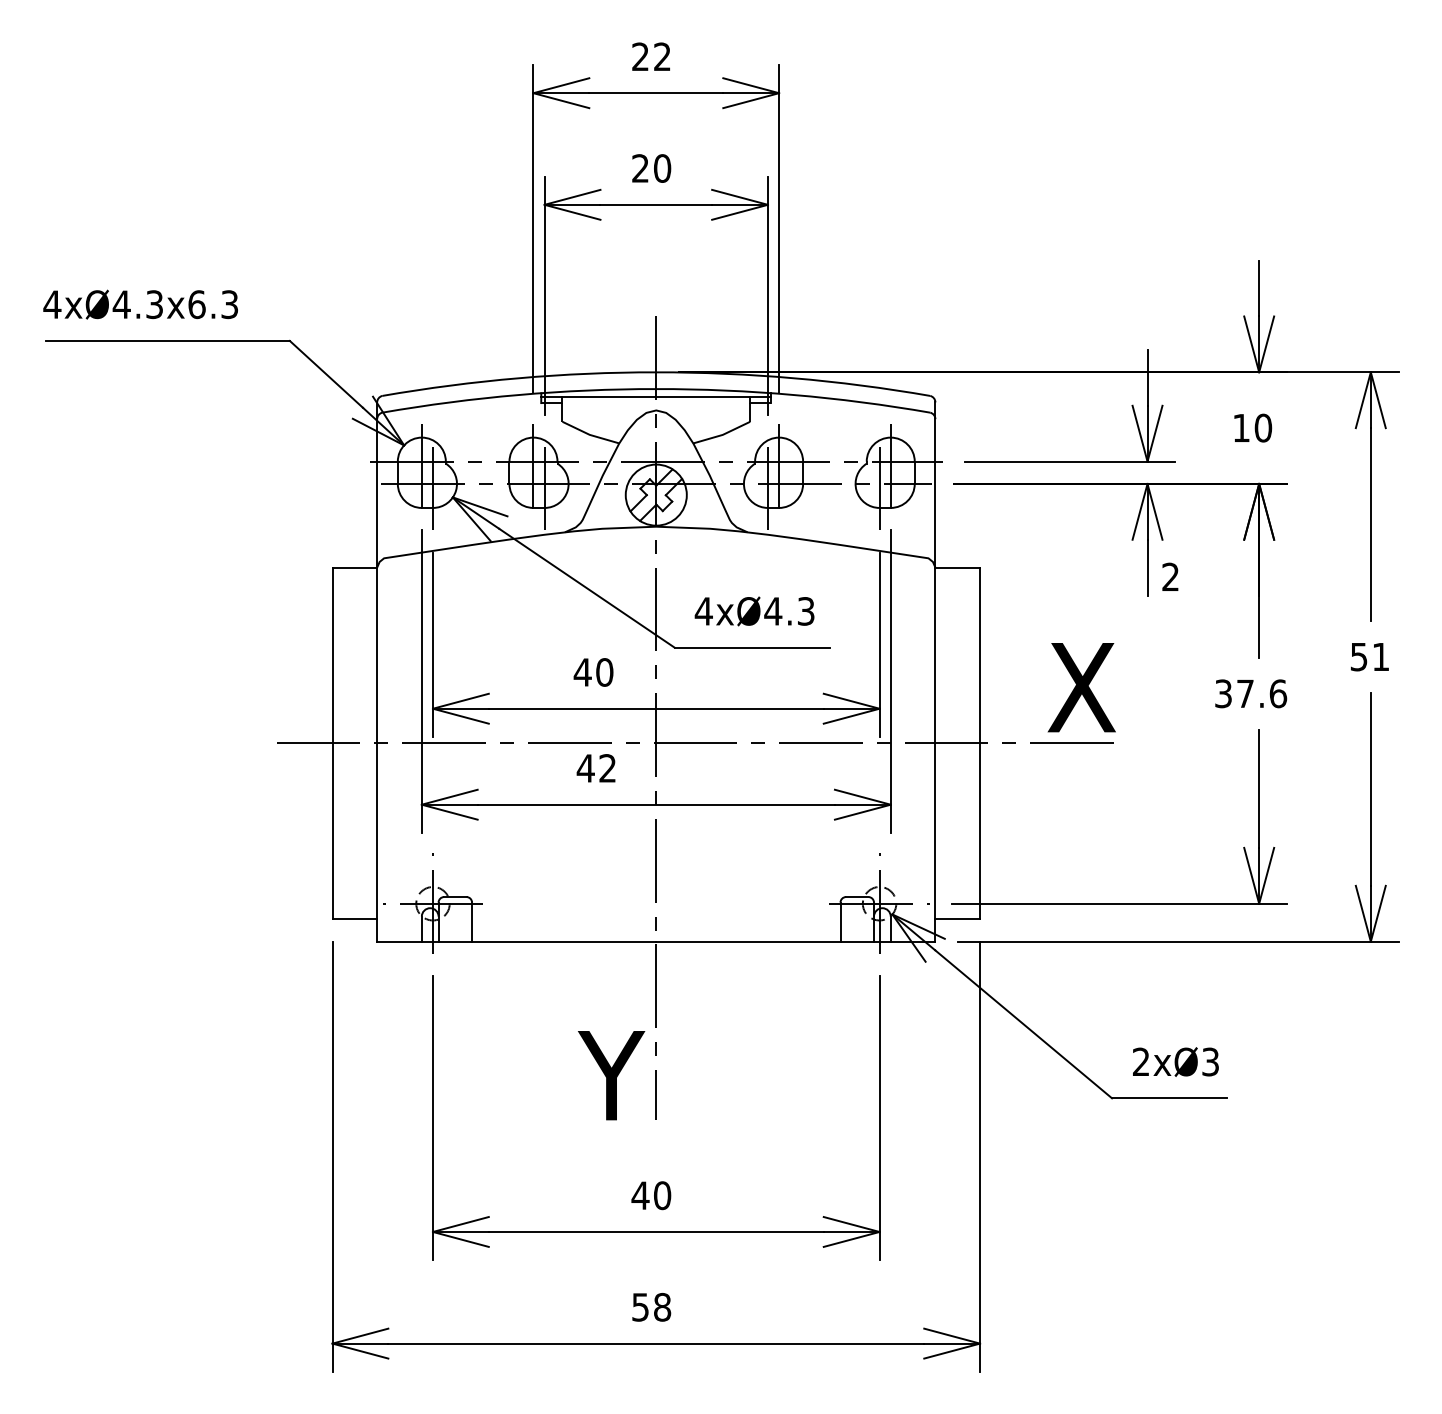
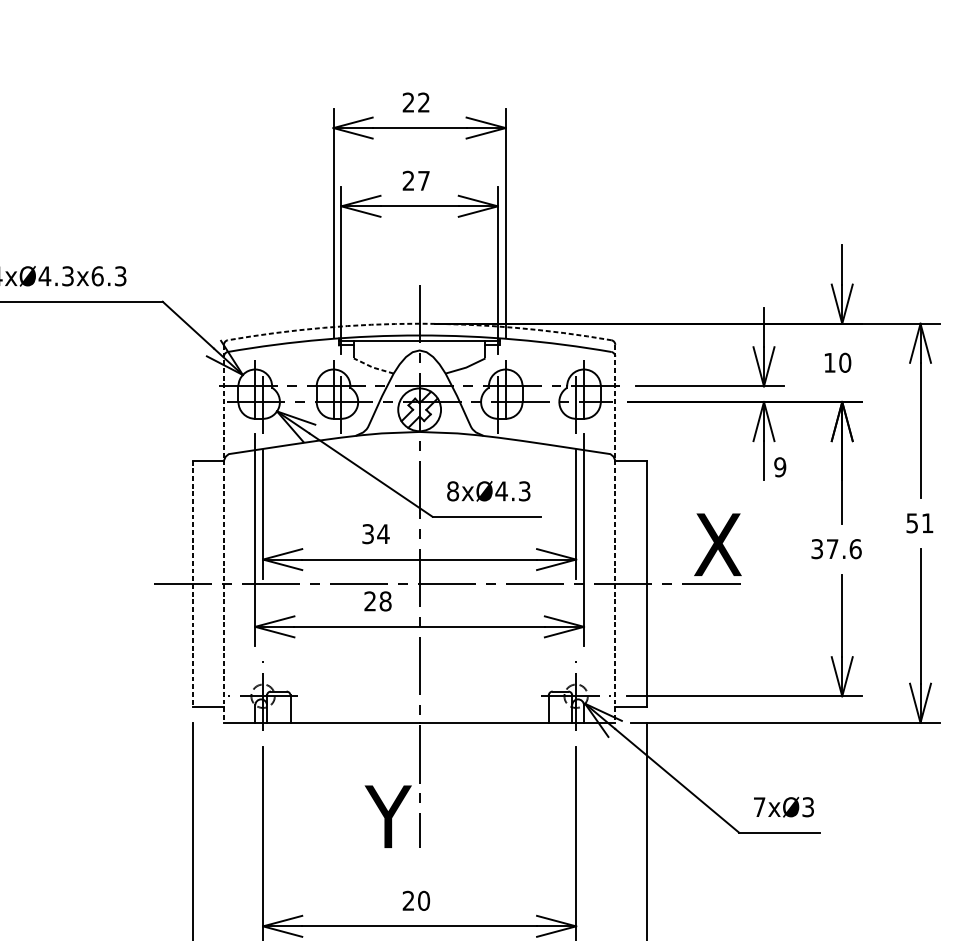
text: (662, 168) -> (423, 180), 20 -> 27
arc: (656, 372) -> (419, 323), solid -> dashed
line: (589, 434) -> (372, 367), solid -> dashed
text: (1170, 576) -> (780, 466), 2 -> 9
text: (703, 611) -> (452, 491), 4xØ4.3 -> 8xØ4.3
line: (377, 672) -> (224, 534), solid -> dashed
text: (593, 672) -> (375, 534), 40 -> 34
line: (935, 672) -> (615, 534), solid -> dashed
line: (332, 743) -> (192, 583), solid -> dashed
text: (596, 768) -> (377, 601), 42 -> 28
text: (1141, 1061) -> (759, 806), 2xØ3 -> 7xØ3
text: (640, 1195) -> (408, 900), 40 -> 20

